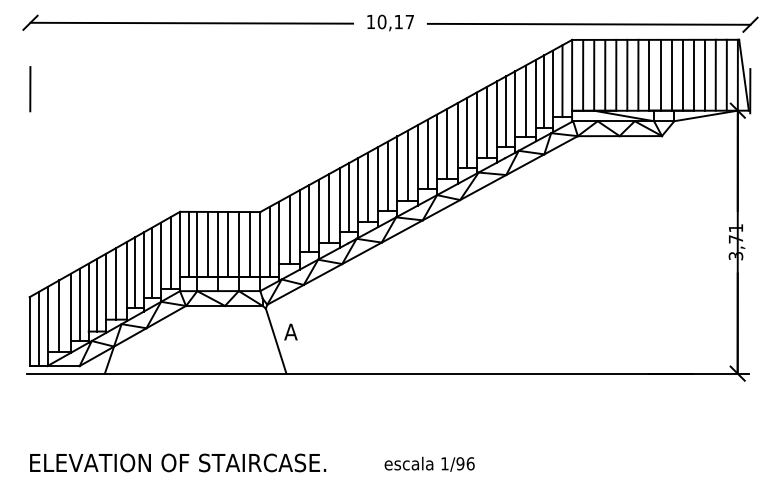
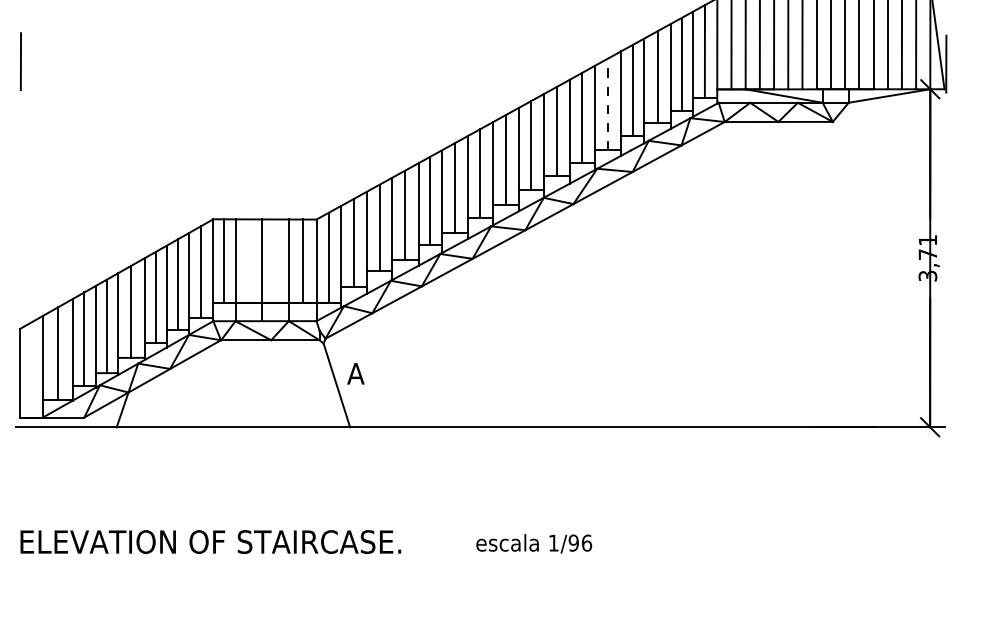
line: (487, 122) -> (608, 104), solid -> dashed
line: (207, 244) -> (248, 261), removed
line: (228, 244) -> (275, 261), removed
line: (38, 329) -> (31, 370), removed

